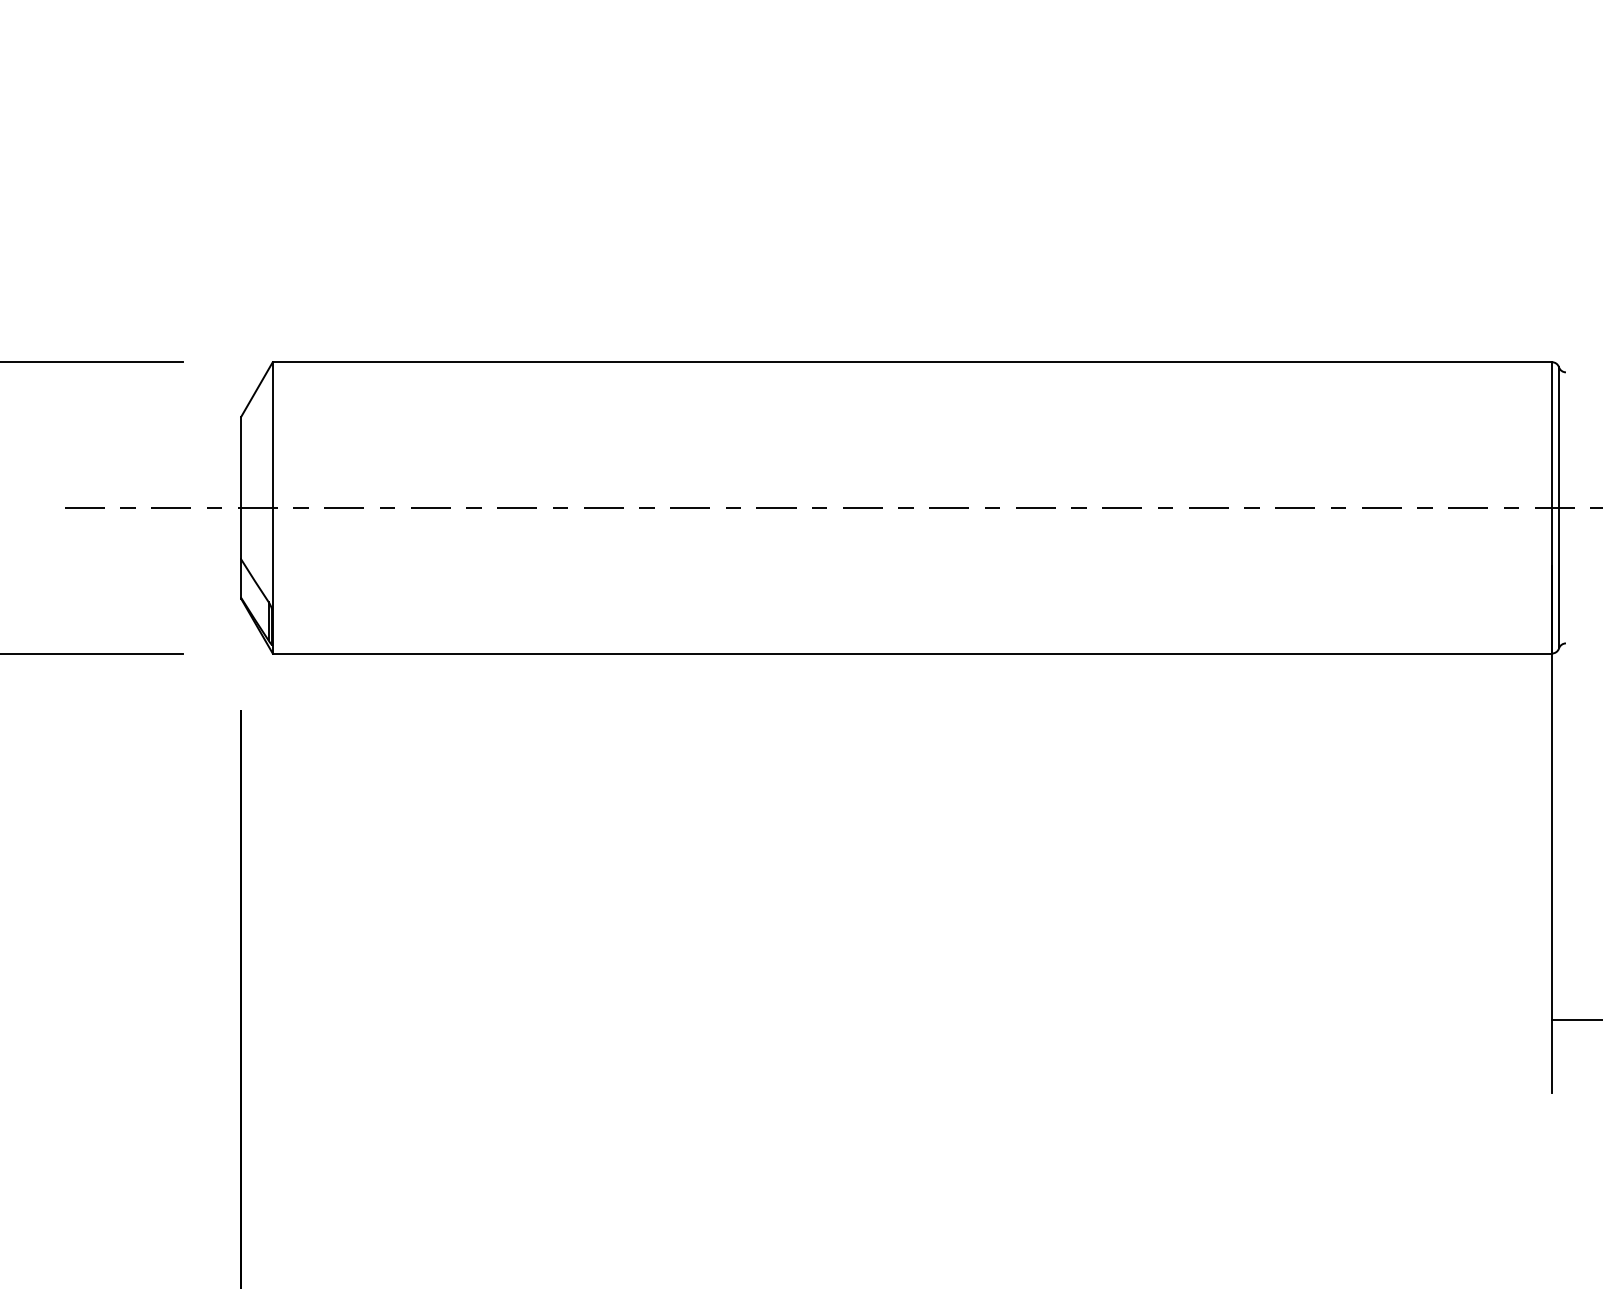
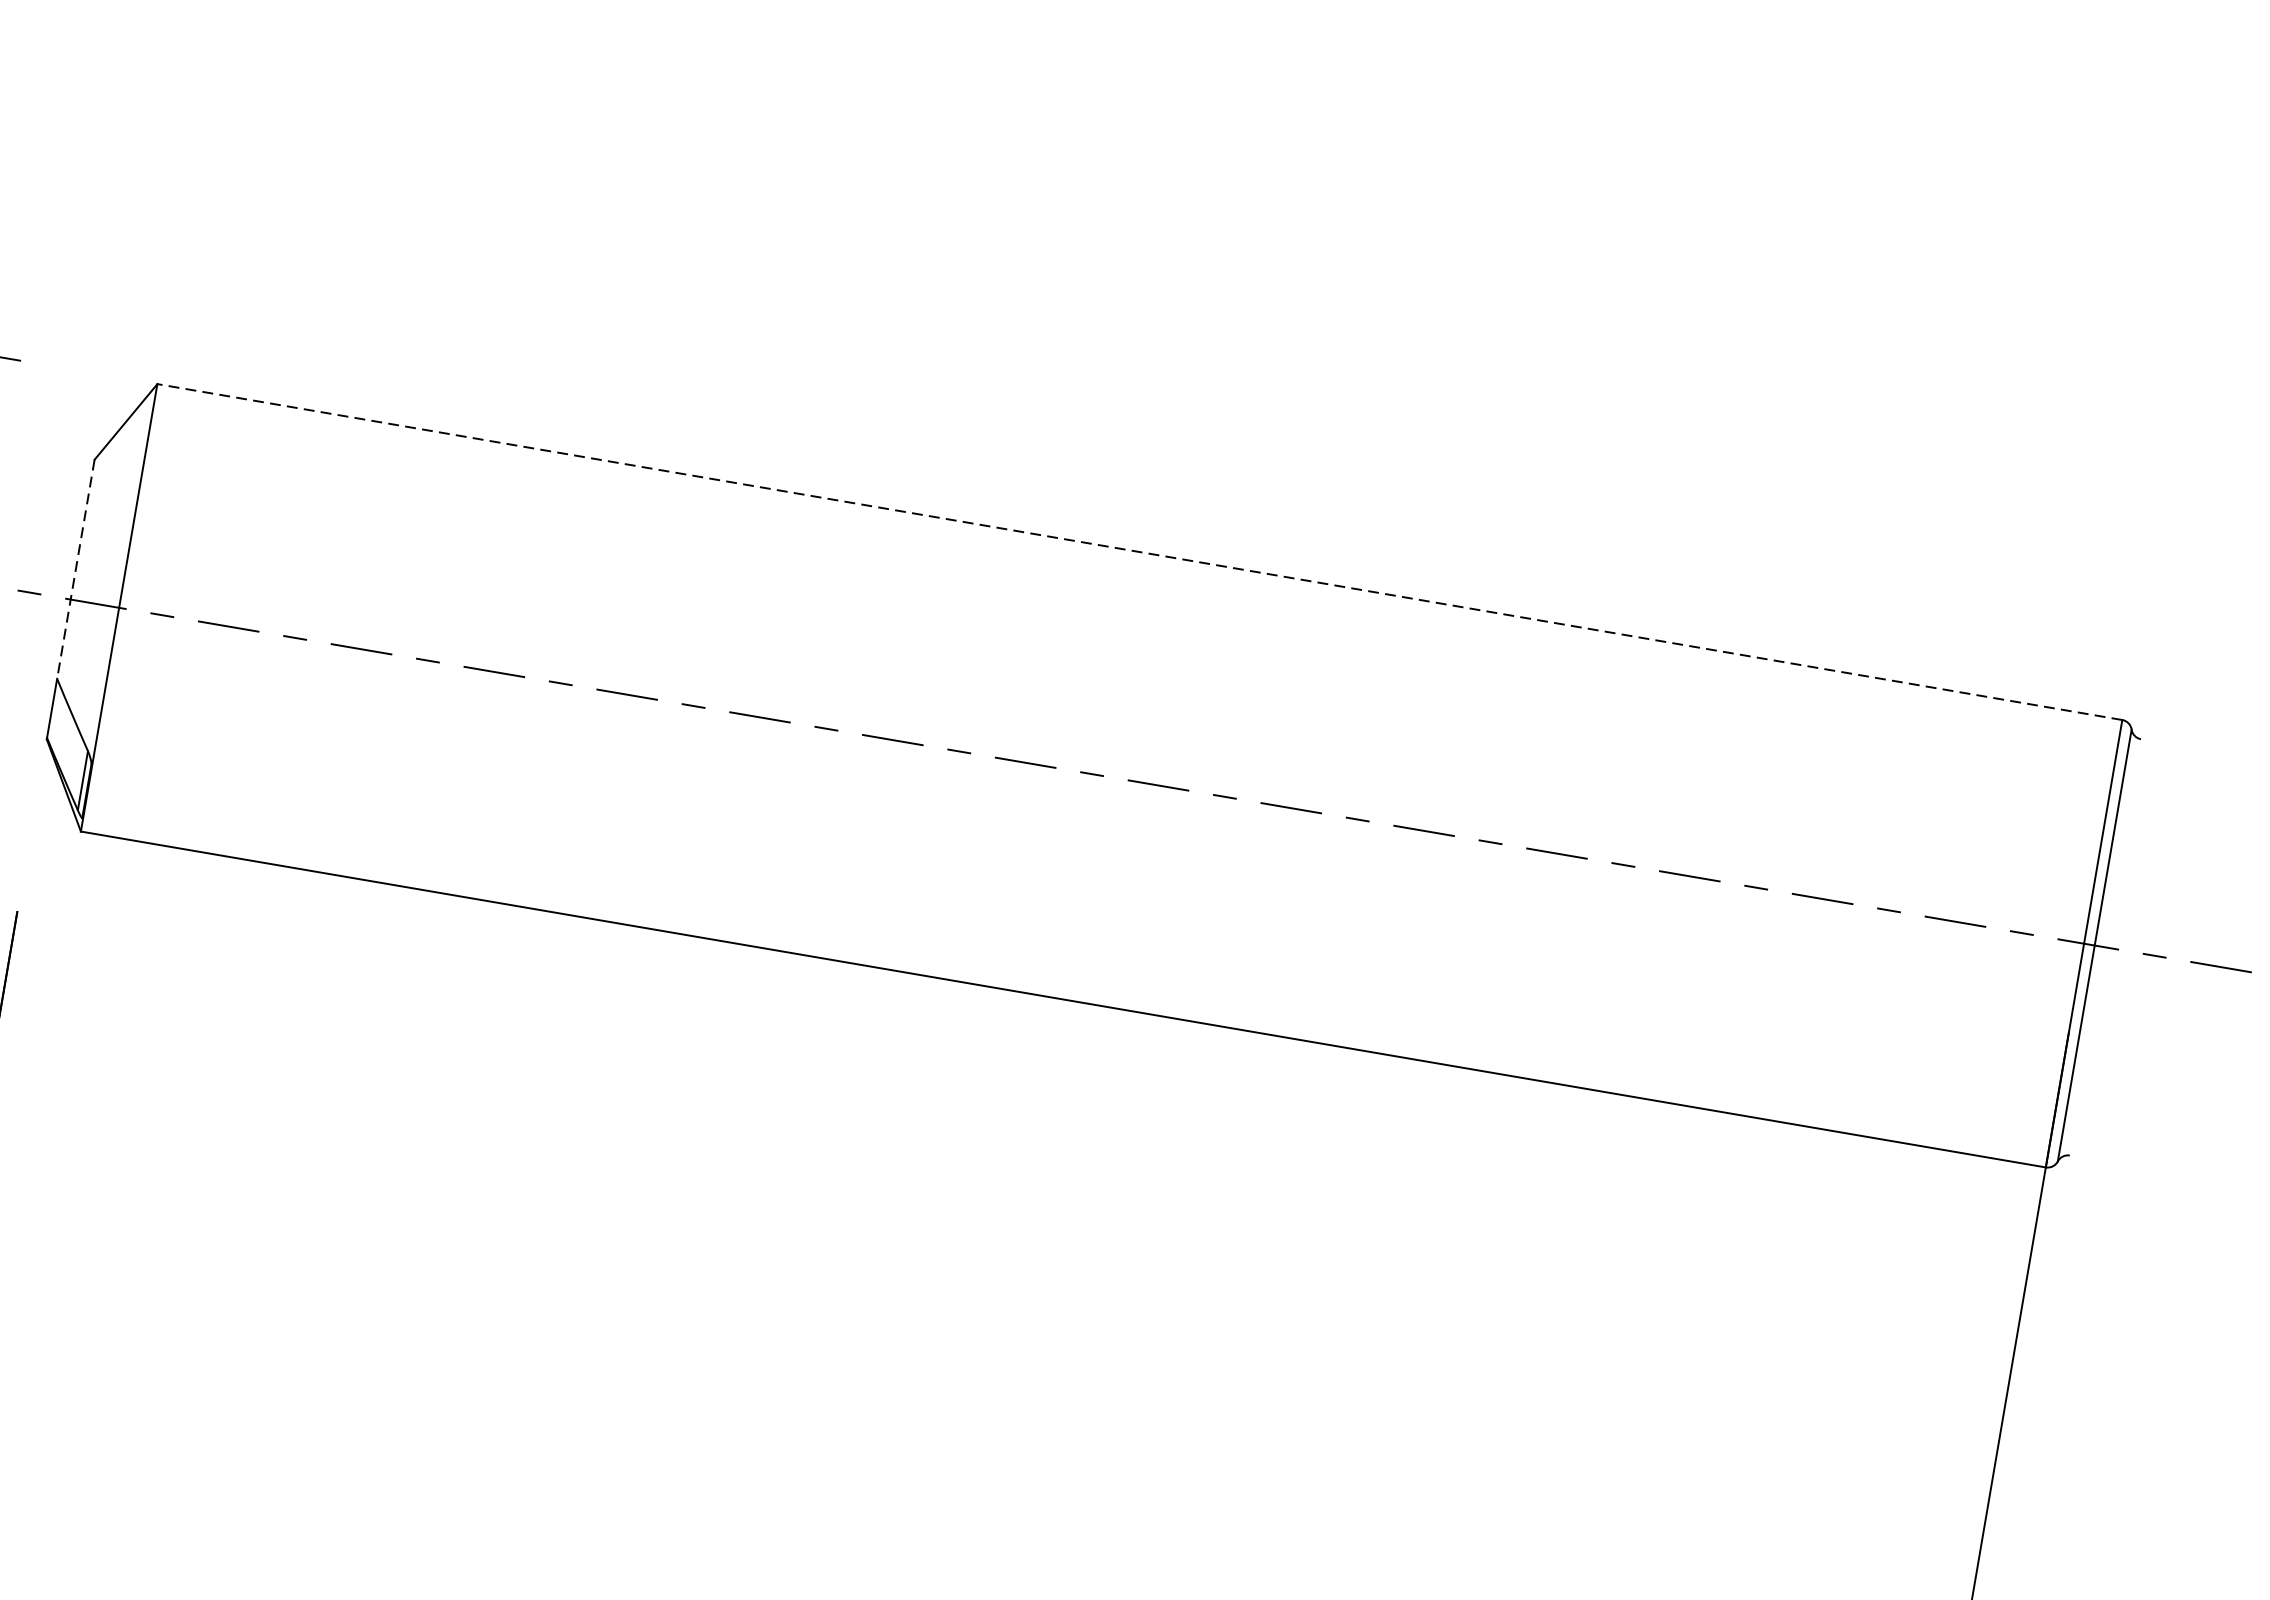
line: (912, 362) -> (1139, 552), solid -> dashed
line: (241, 488) -> (76, 569), solid -> dashed

